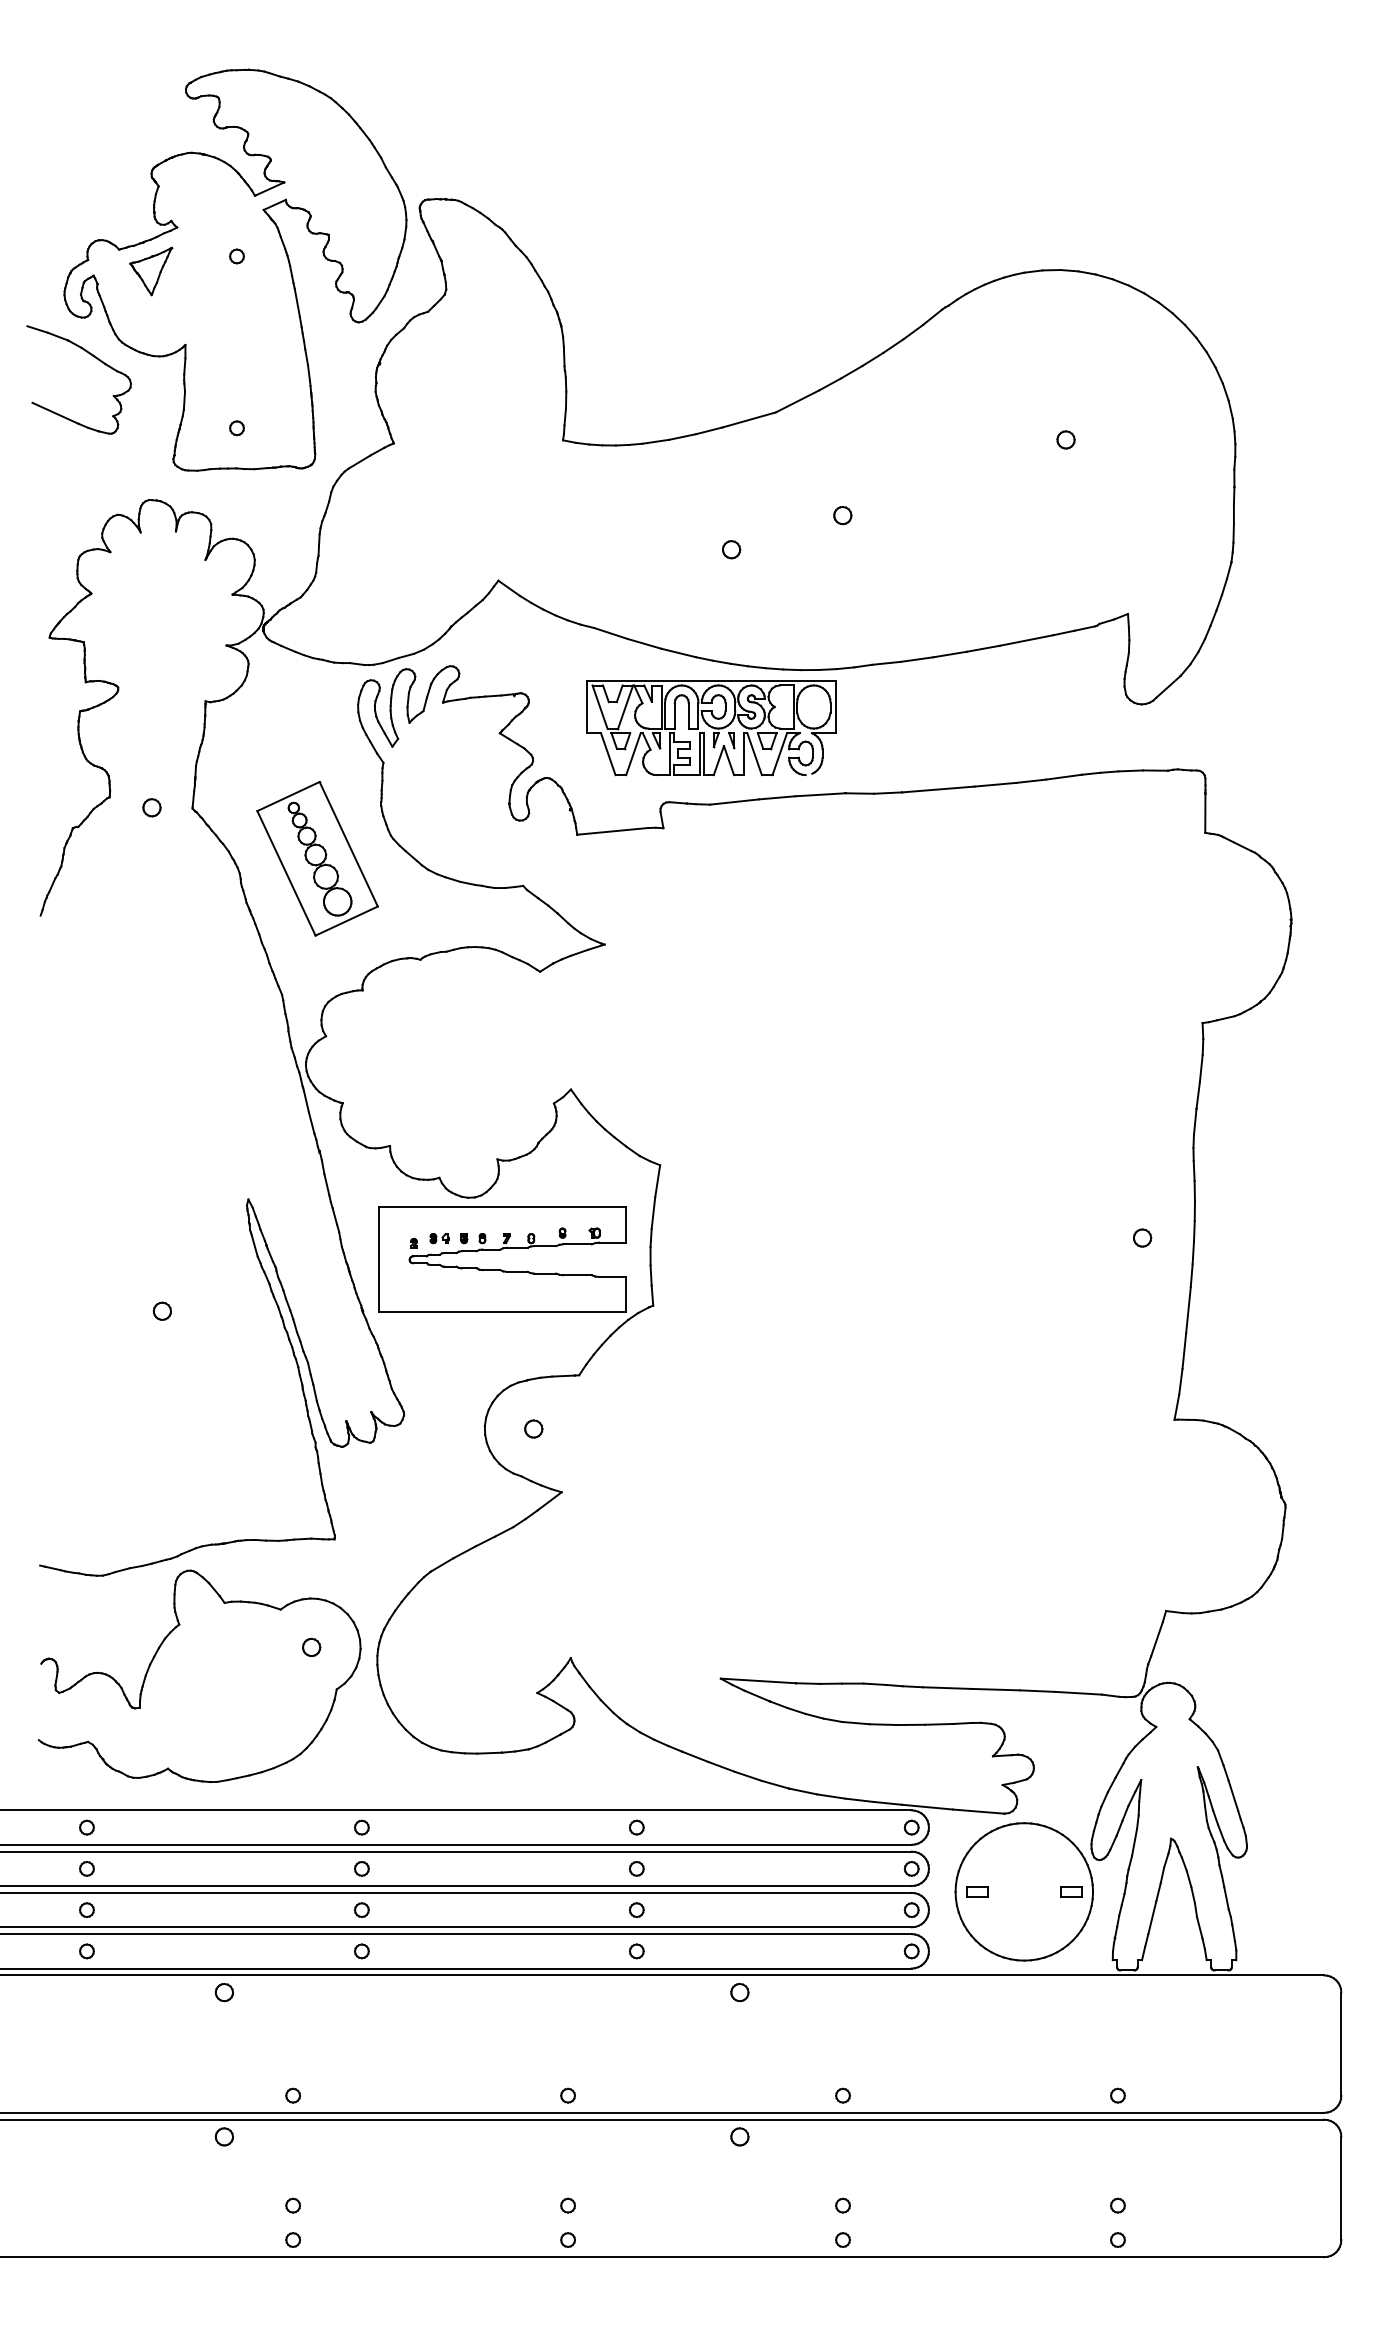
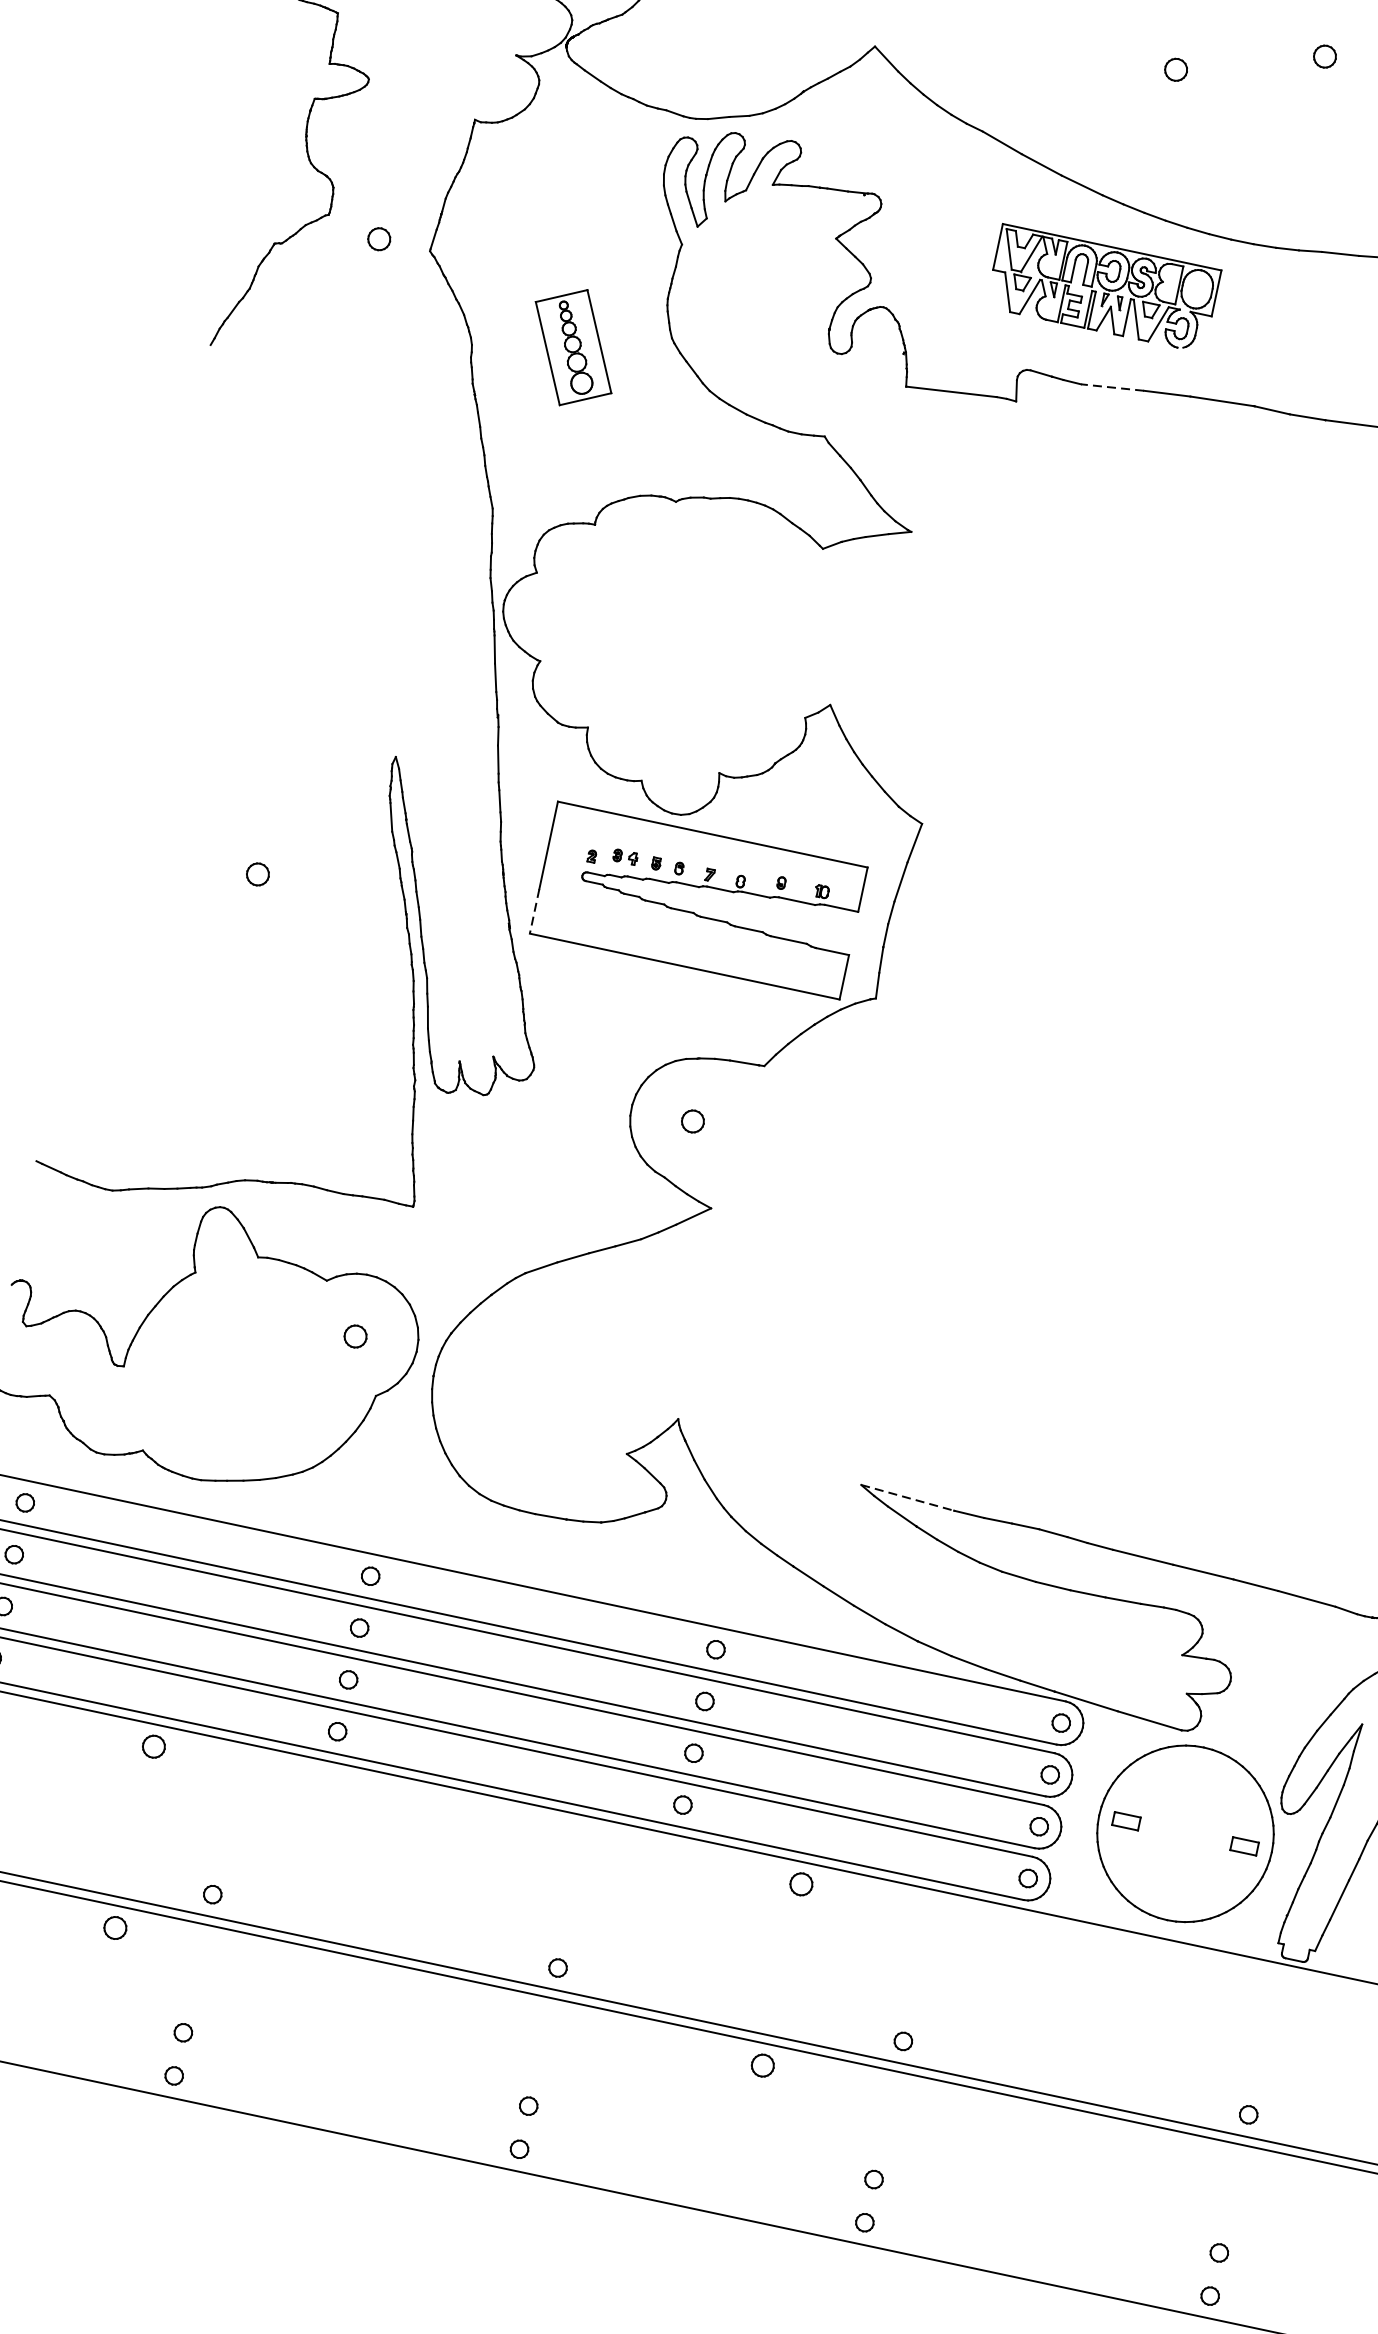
part: (711, 728) -> (1103, 289), size x0.7
line: (734, 802) -> (1112, 388), solid -> dashed
part: (317, 858) -> (573, 347), size x0.6
line: (379, 1294) -> (535, 911), solid -> dashed
line: (758, 1680) -> (908, 1497), solid -> dashed

